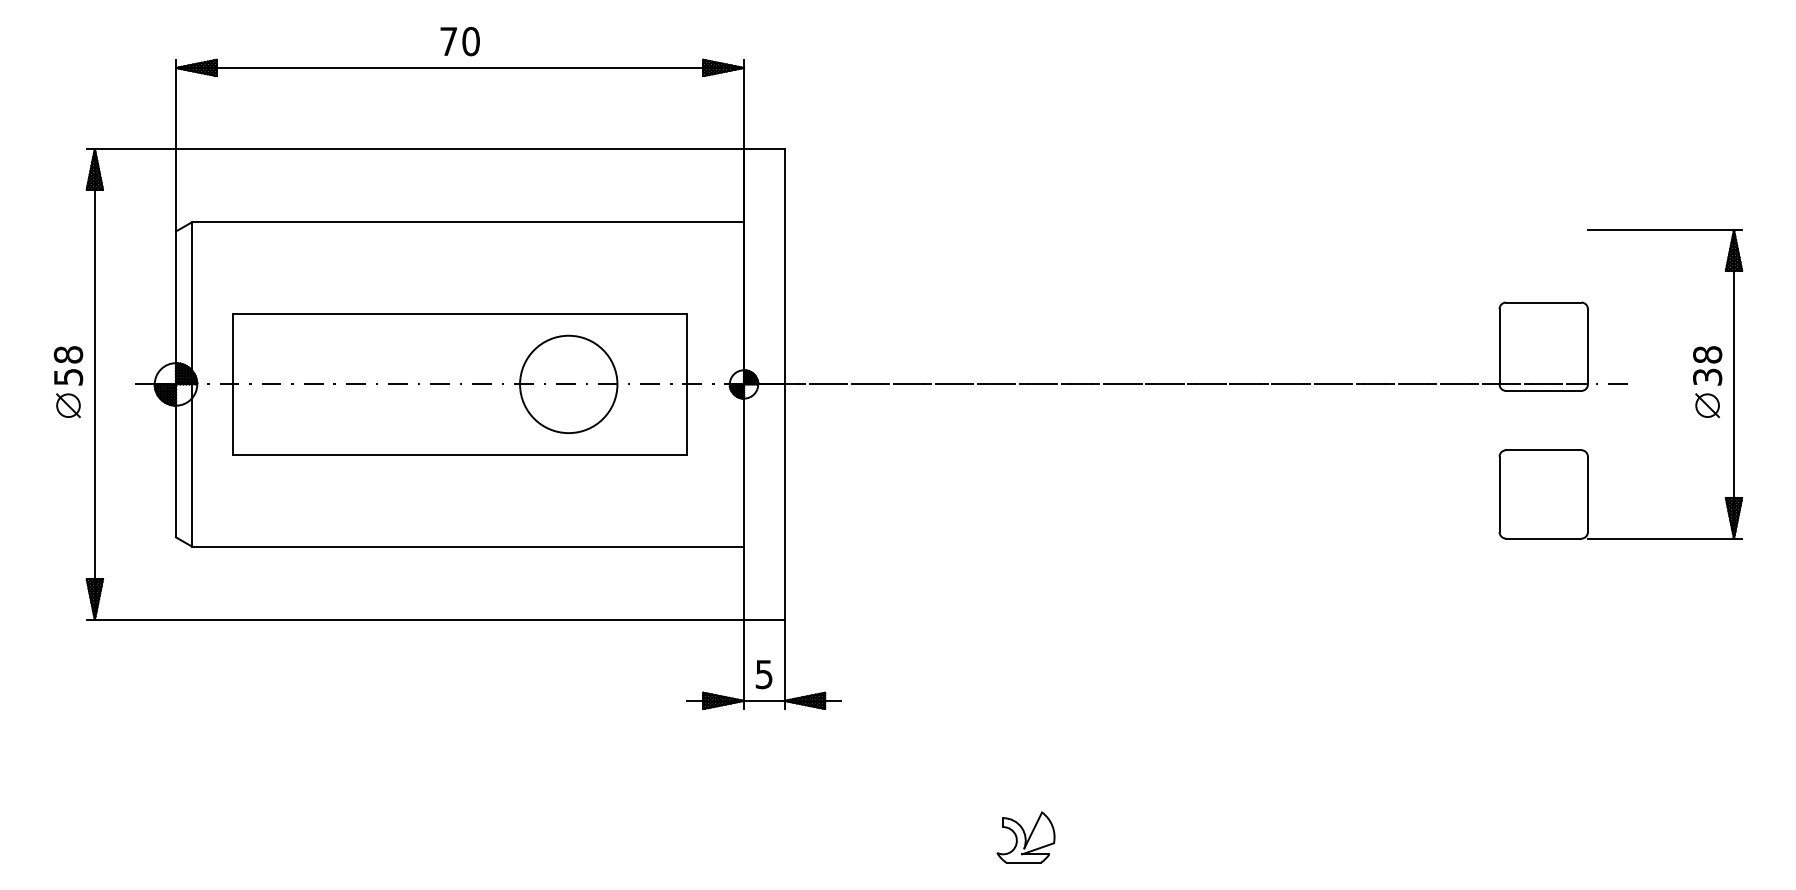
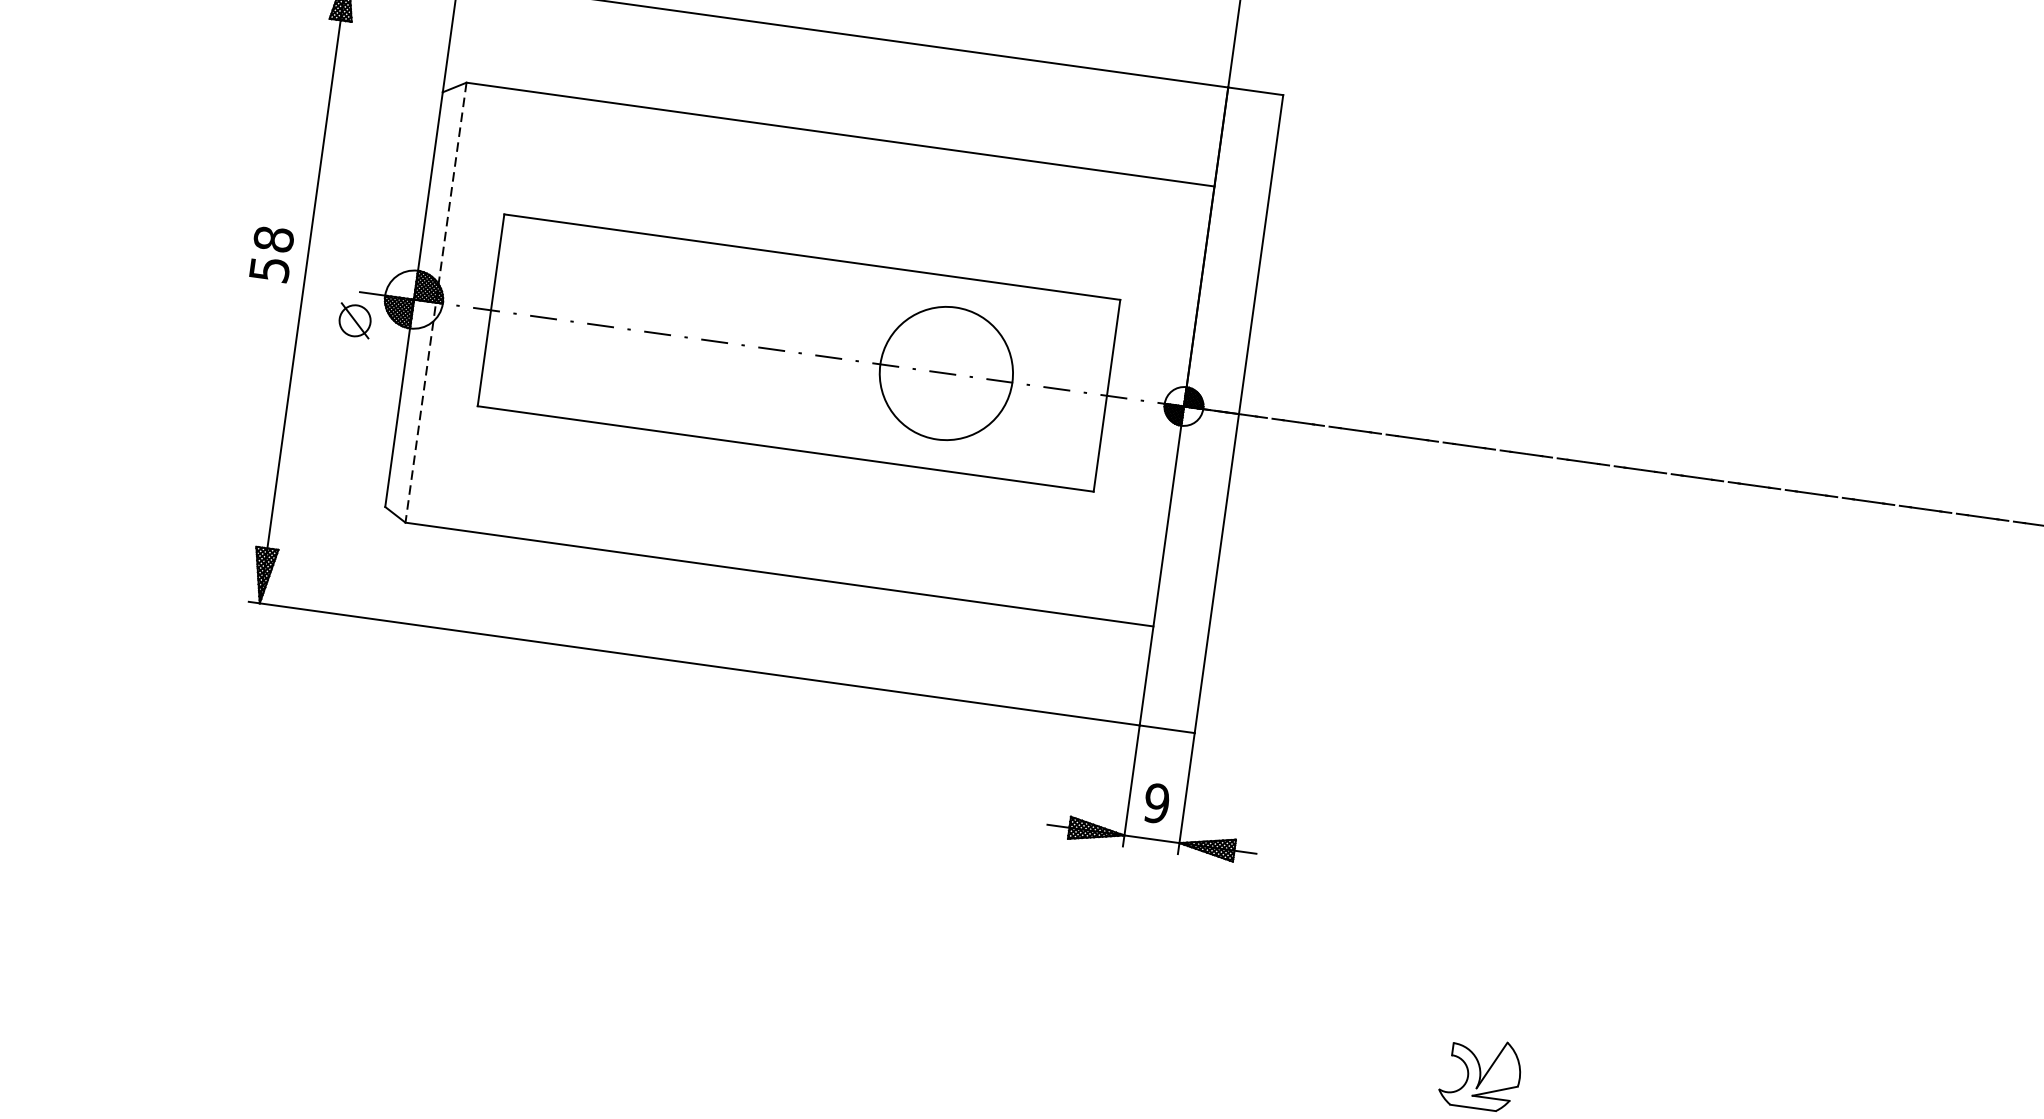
line: (192, 384) -> (436, 302), solid -> dashed
part: (68, 405) -> (355, 320), moved
text: (763, 674) -> (1155, 803), 5 -> 9

